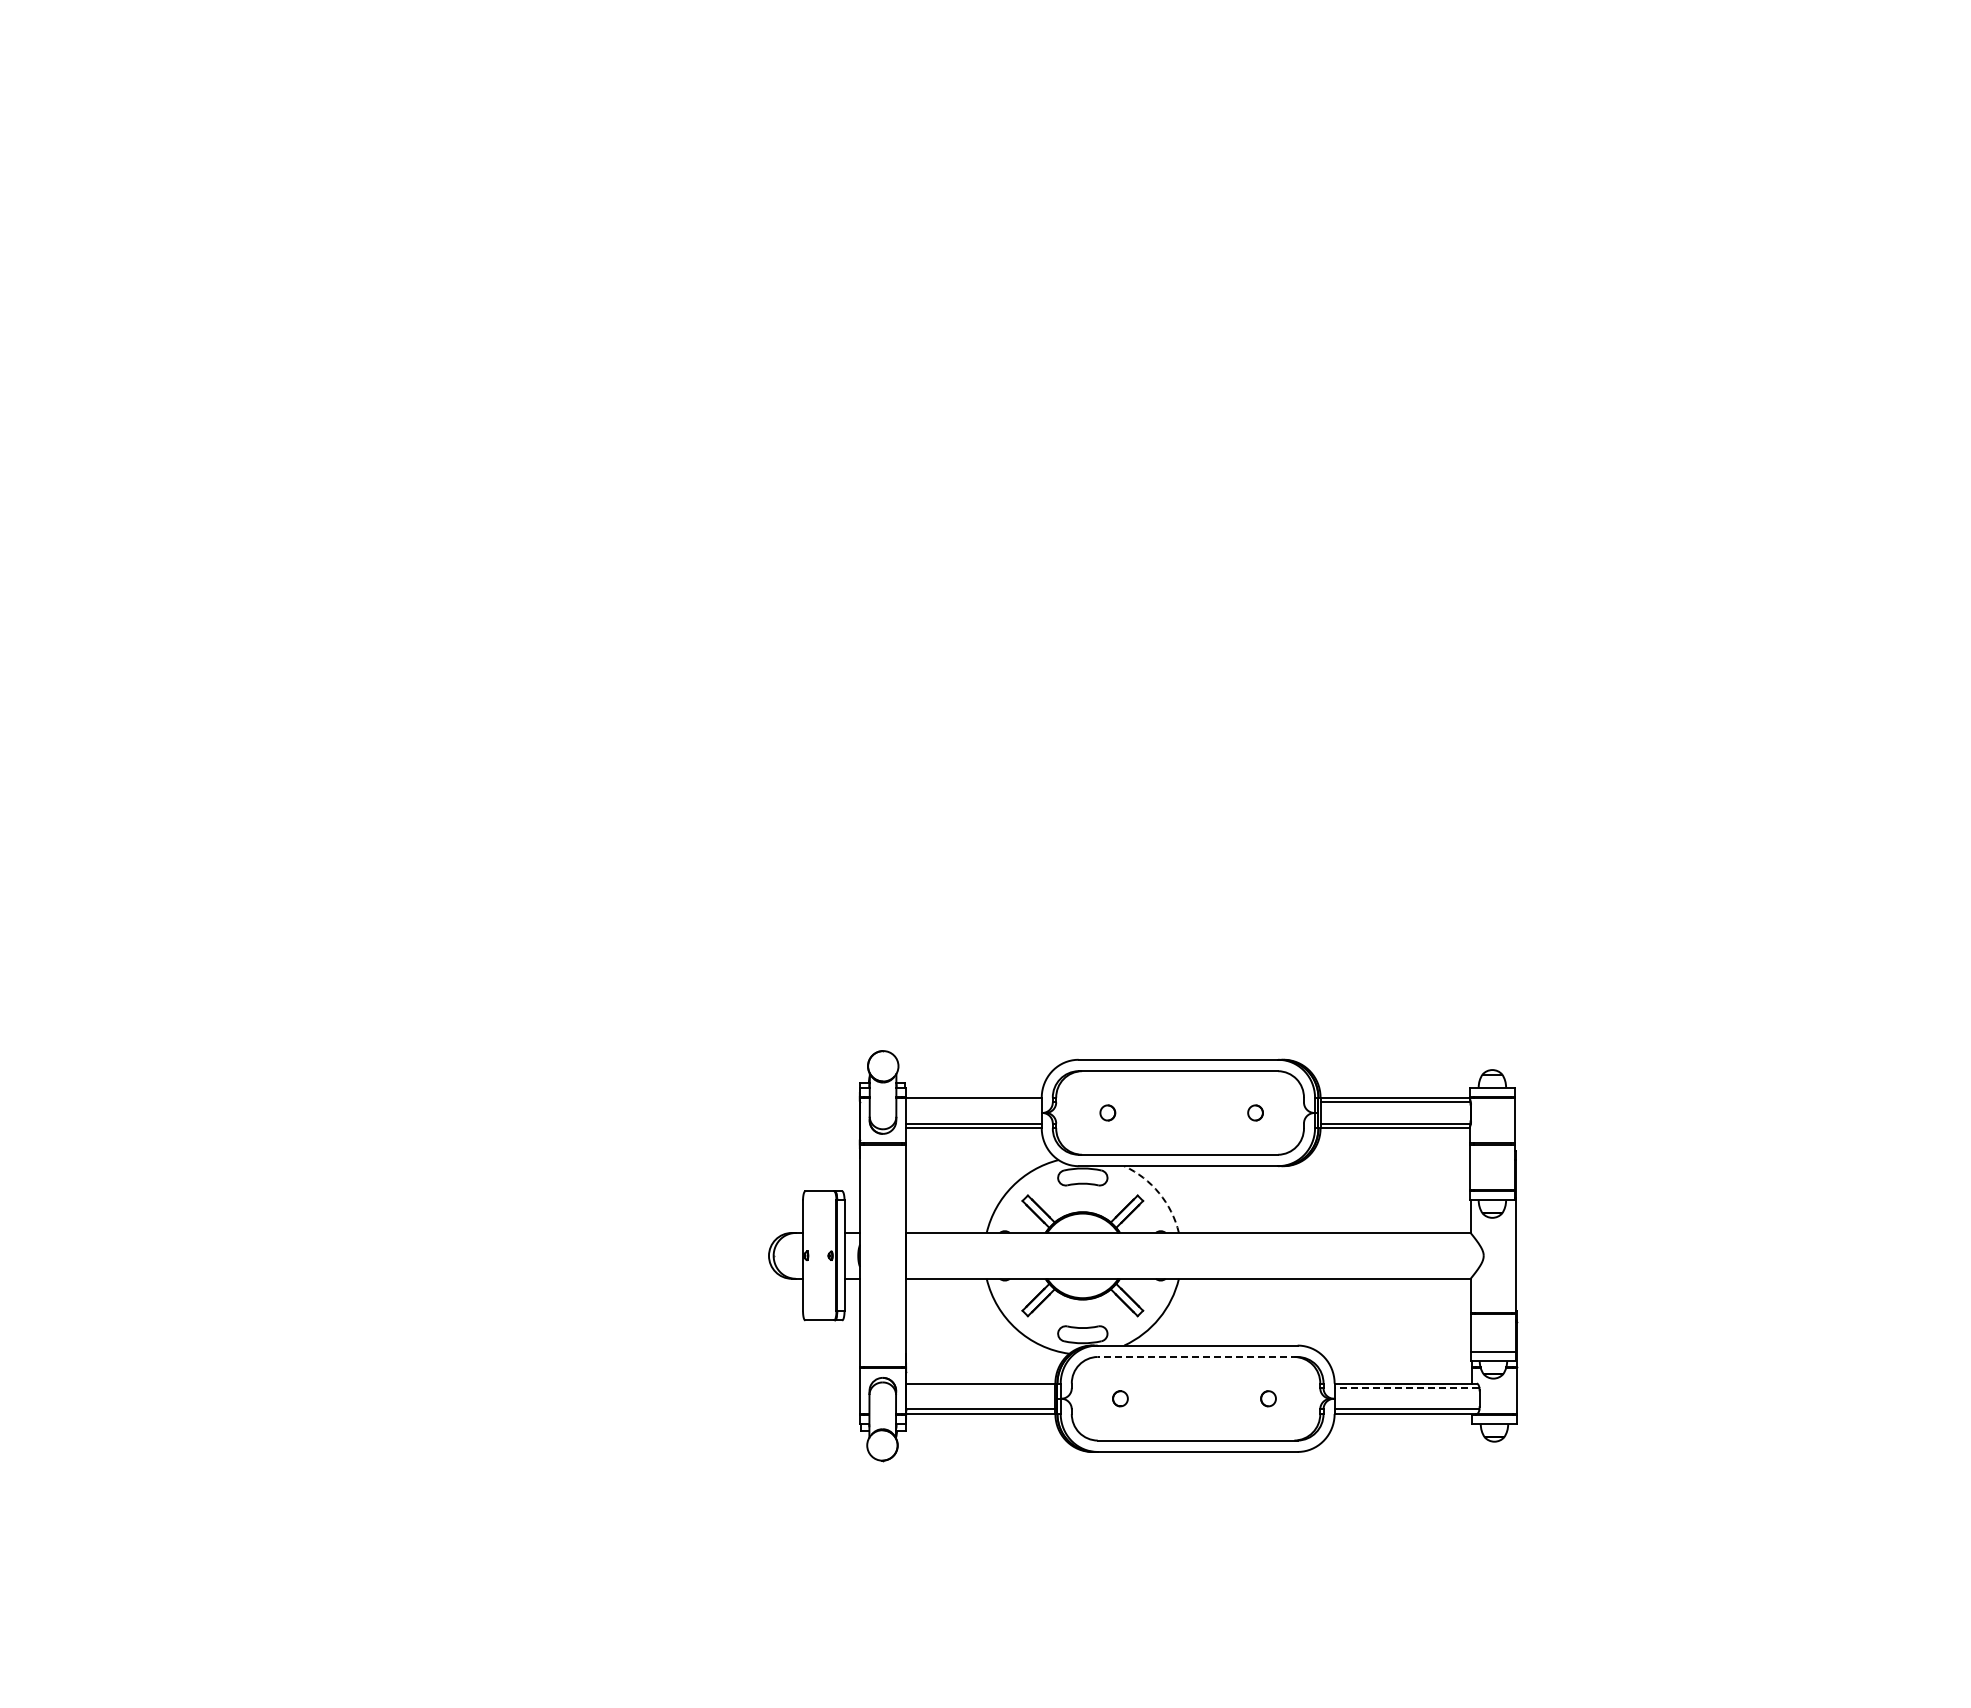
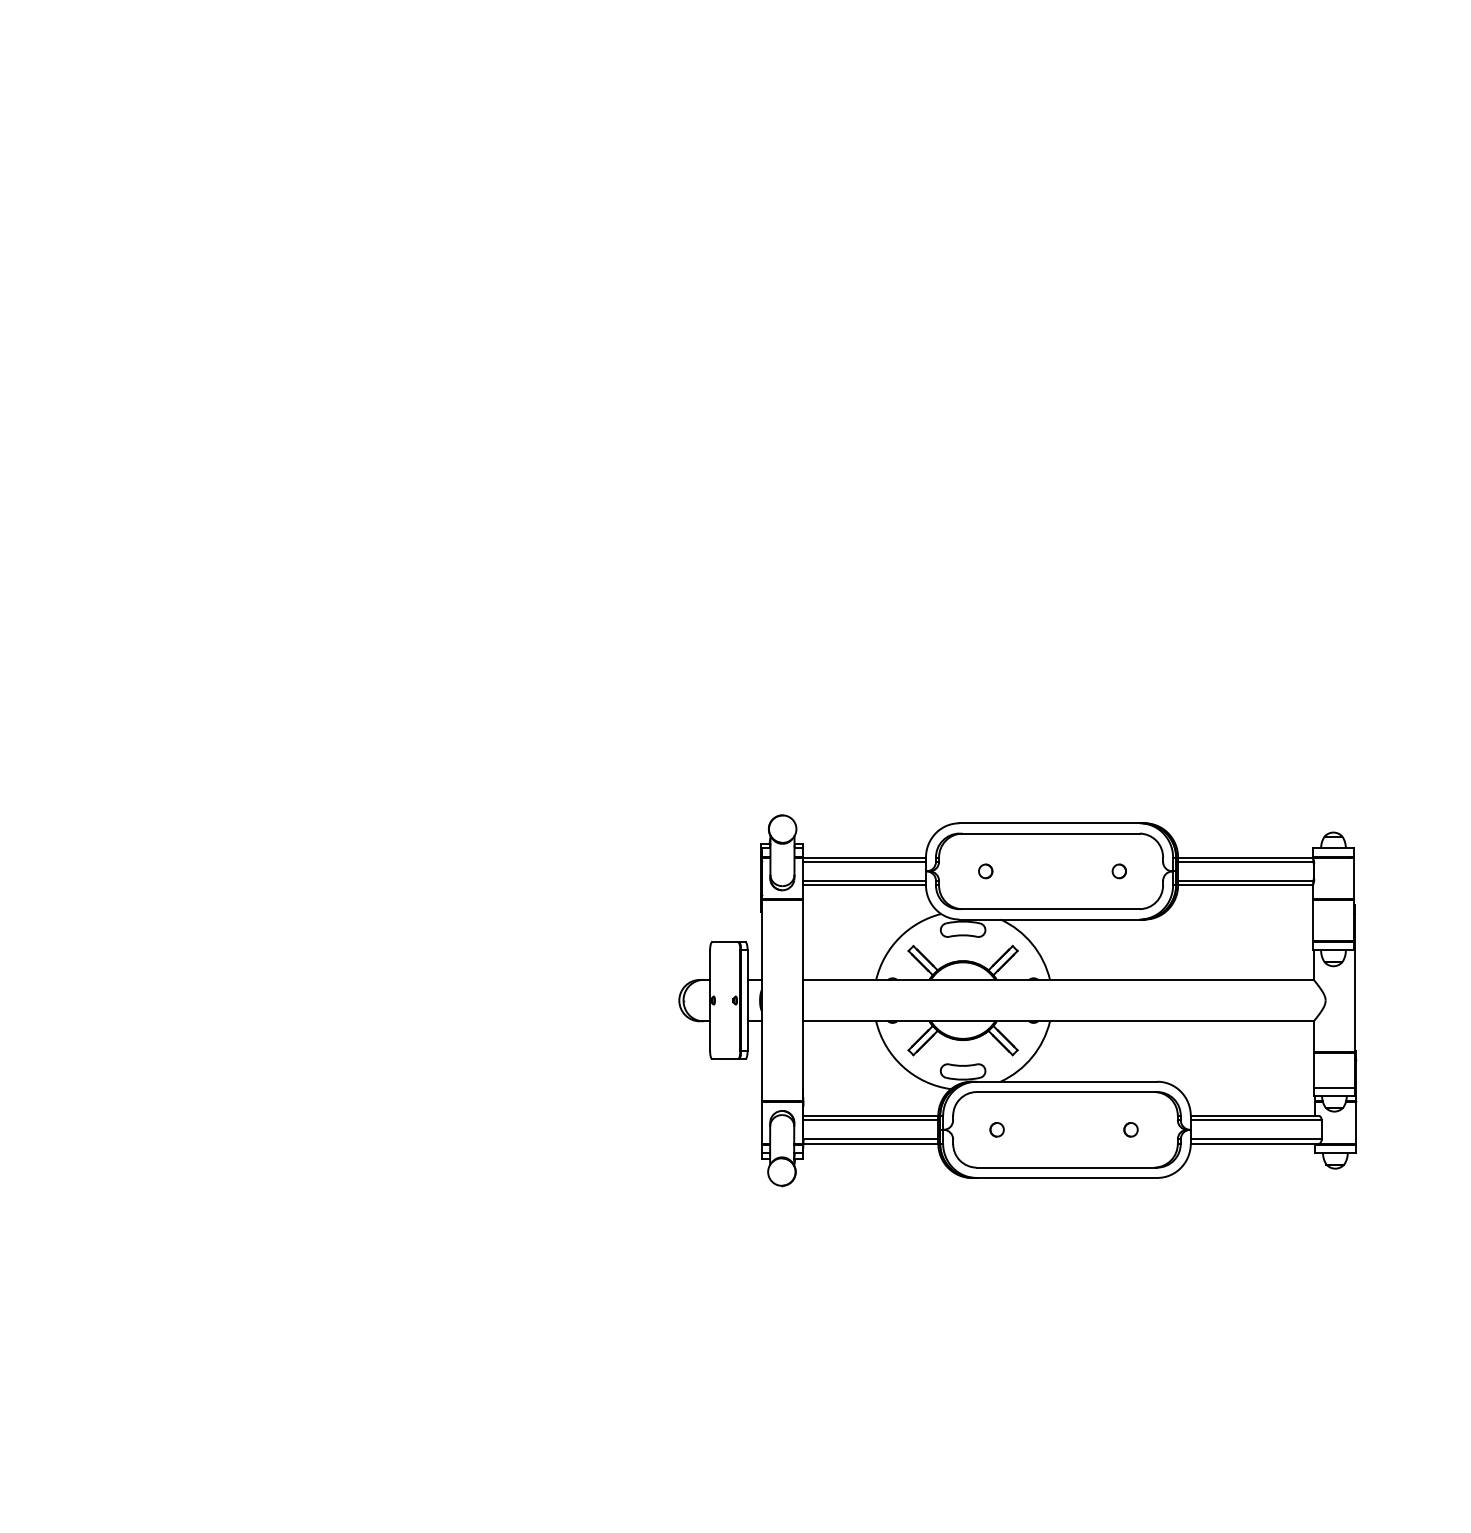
line: (973, 1102) -> (864, 861), added
arc: (1159, 1193) -> (1032, 944), dashed -> solid
line: (1197, 1356) -> (1066, 1091), dashed -> solid
line: (980, 1388) -> (870, 1120), added
line: (1406, 1388) -> (1255, 1120), dashed -> solid

